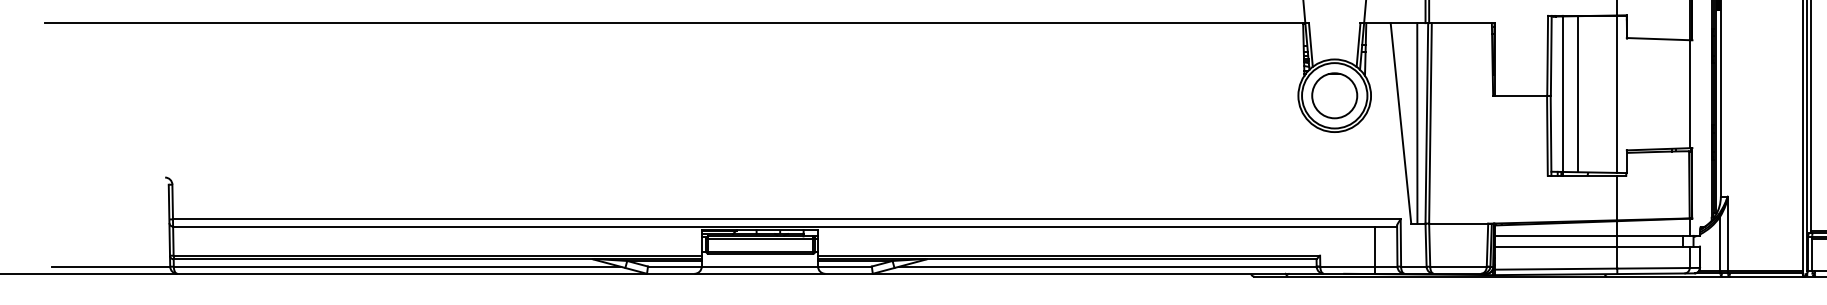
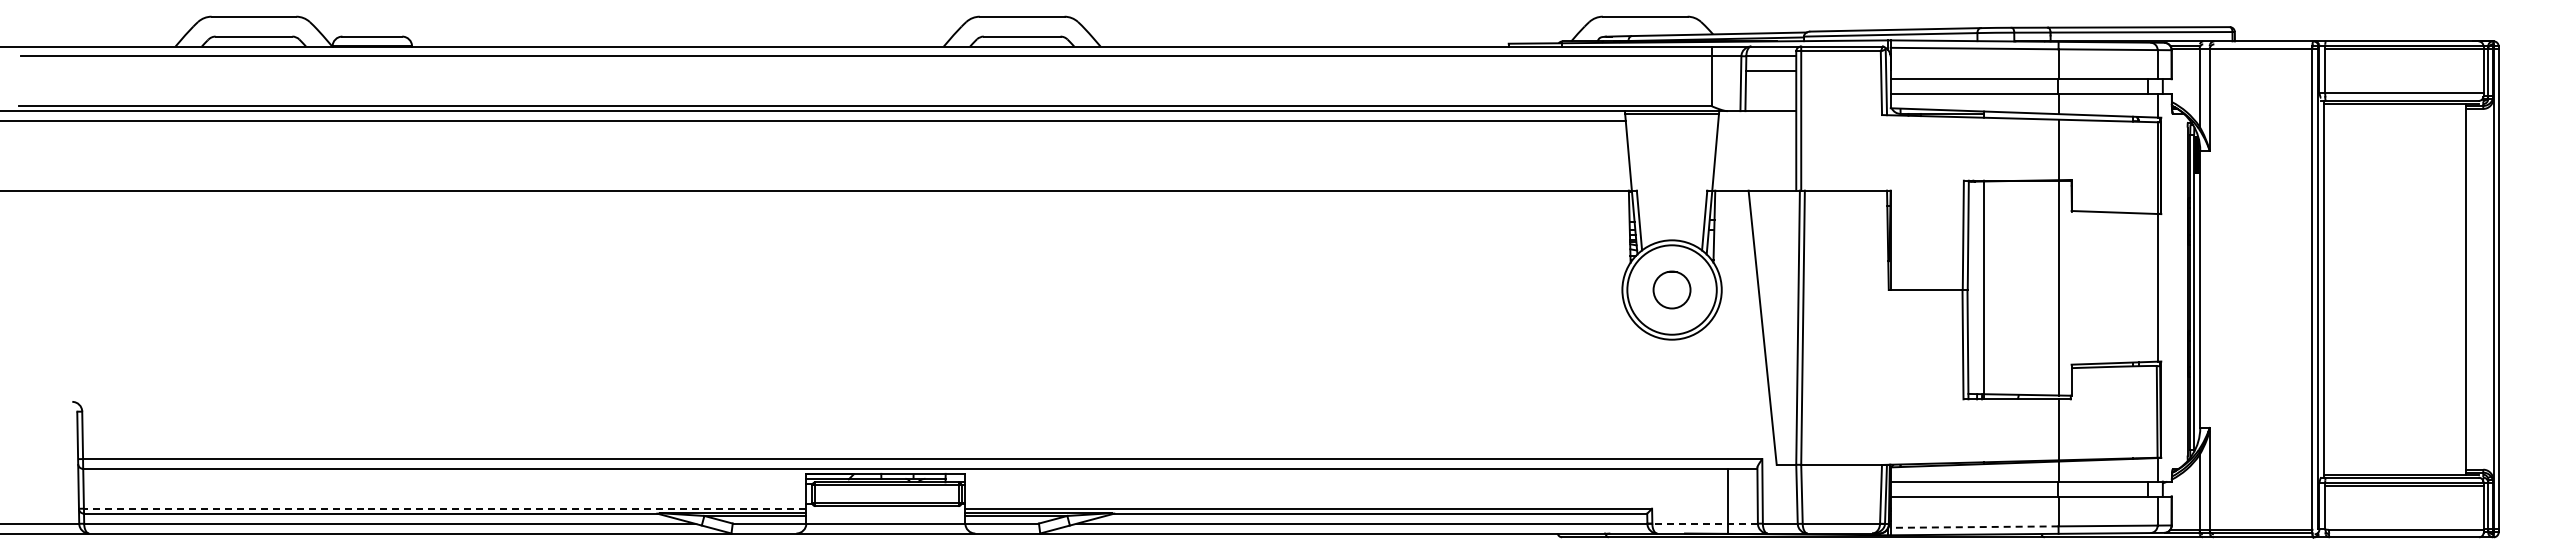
line: (1577, 93) -> (2004, 287), removed
circle: (1334, 95) -> (1671, 289), size x0.6
line: (1416, 123) -> (1784, 327), removed
line: (437, 255) -> (444, 508), solid -> dashed
line: (1359, 266) -> (1705, 523), solid -> dashed
line: (1555, 269) -> (1974, 527), solid -> dashed

